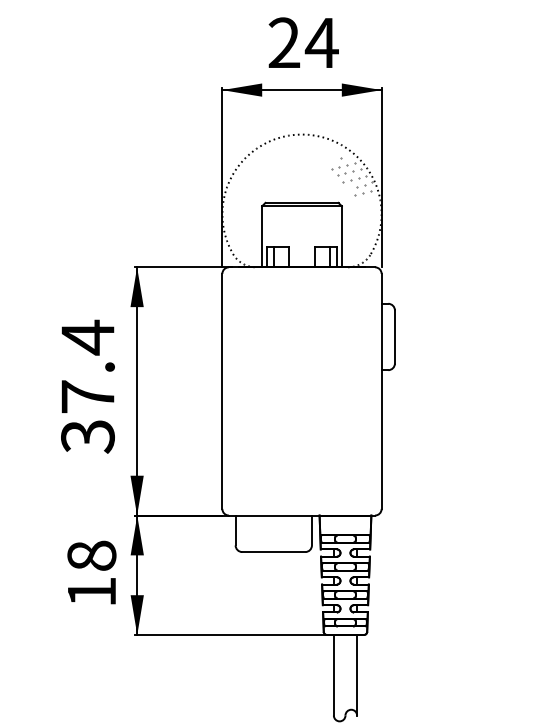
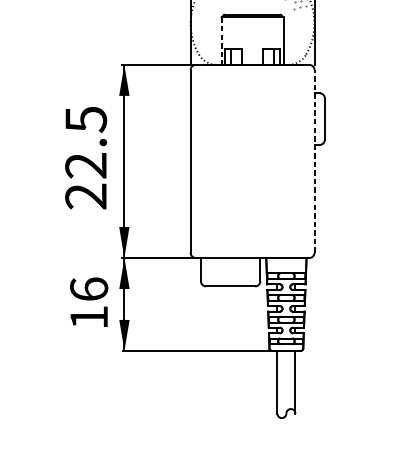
line: (262, 236) -> (221, 40), solid -> dashed
text: (87, 386) -> (85, 157), 37.4 -> 22.5
line: (381, 390) -> (314, 160), solid -> dashed
text: (91, 555) -> (88, 289), 18 -> 16

